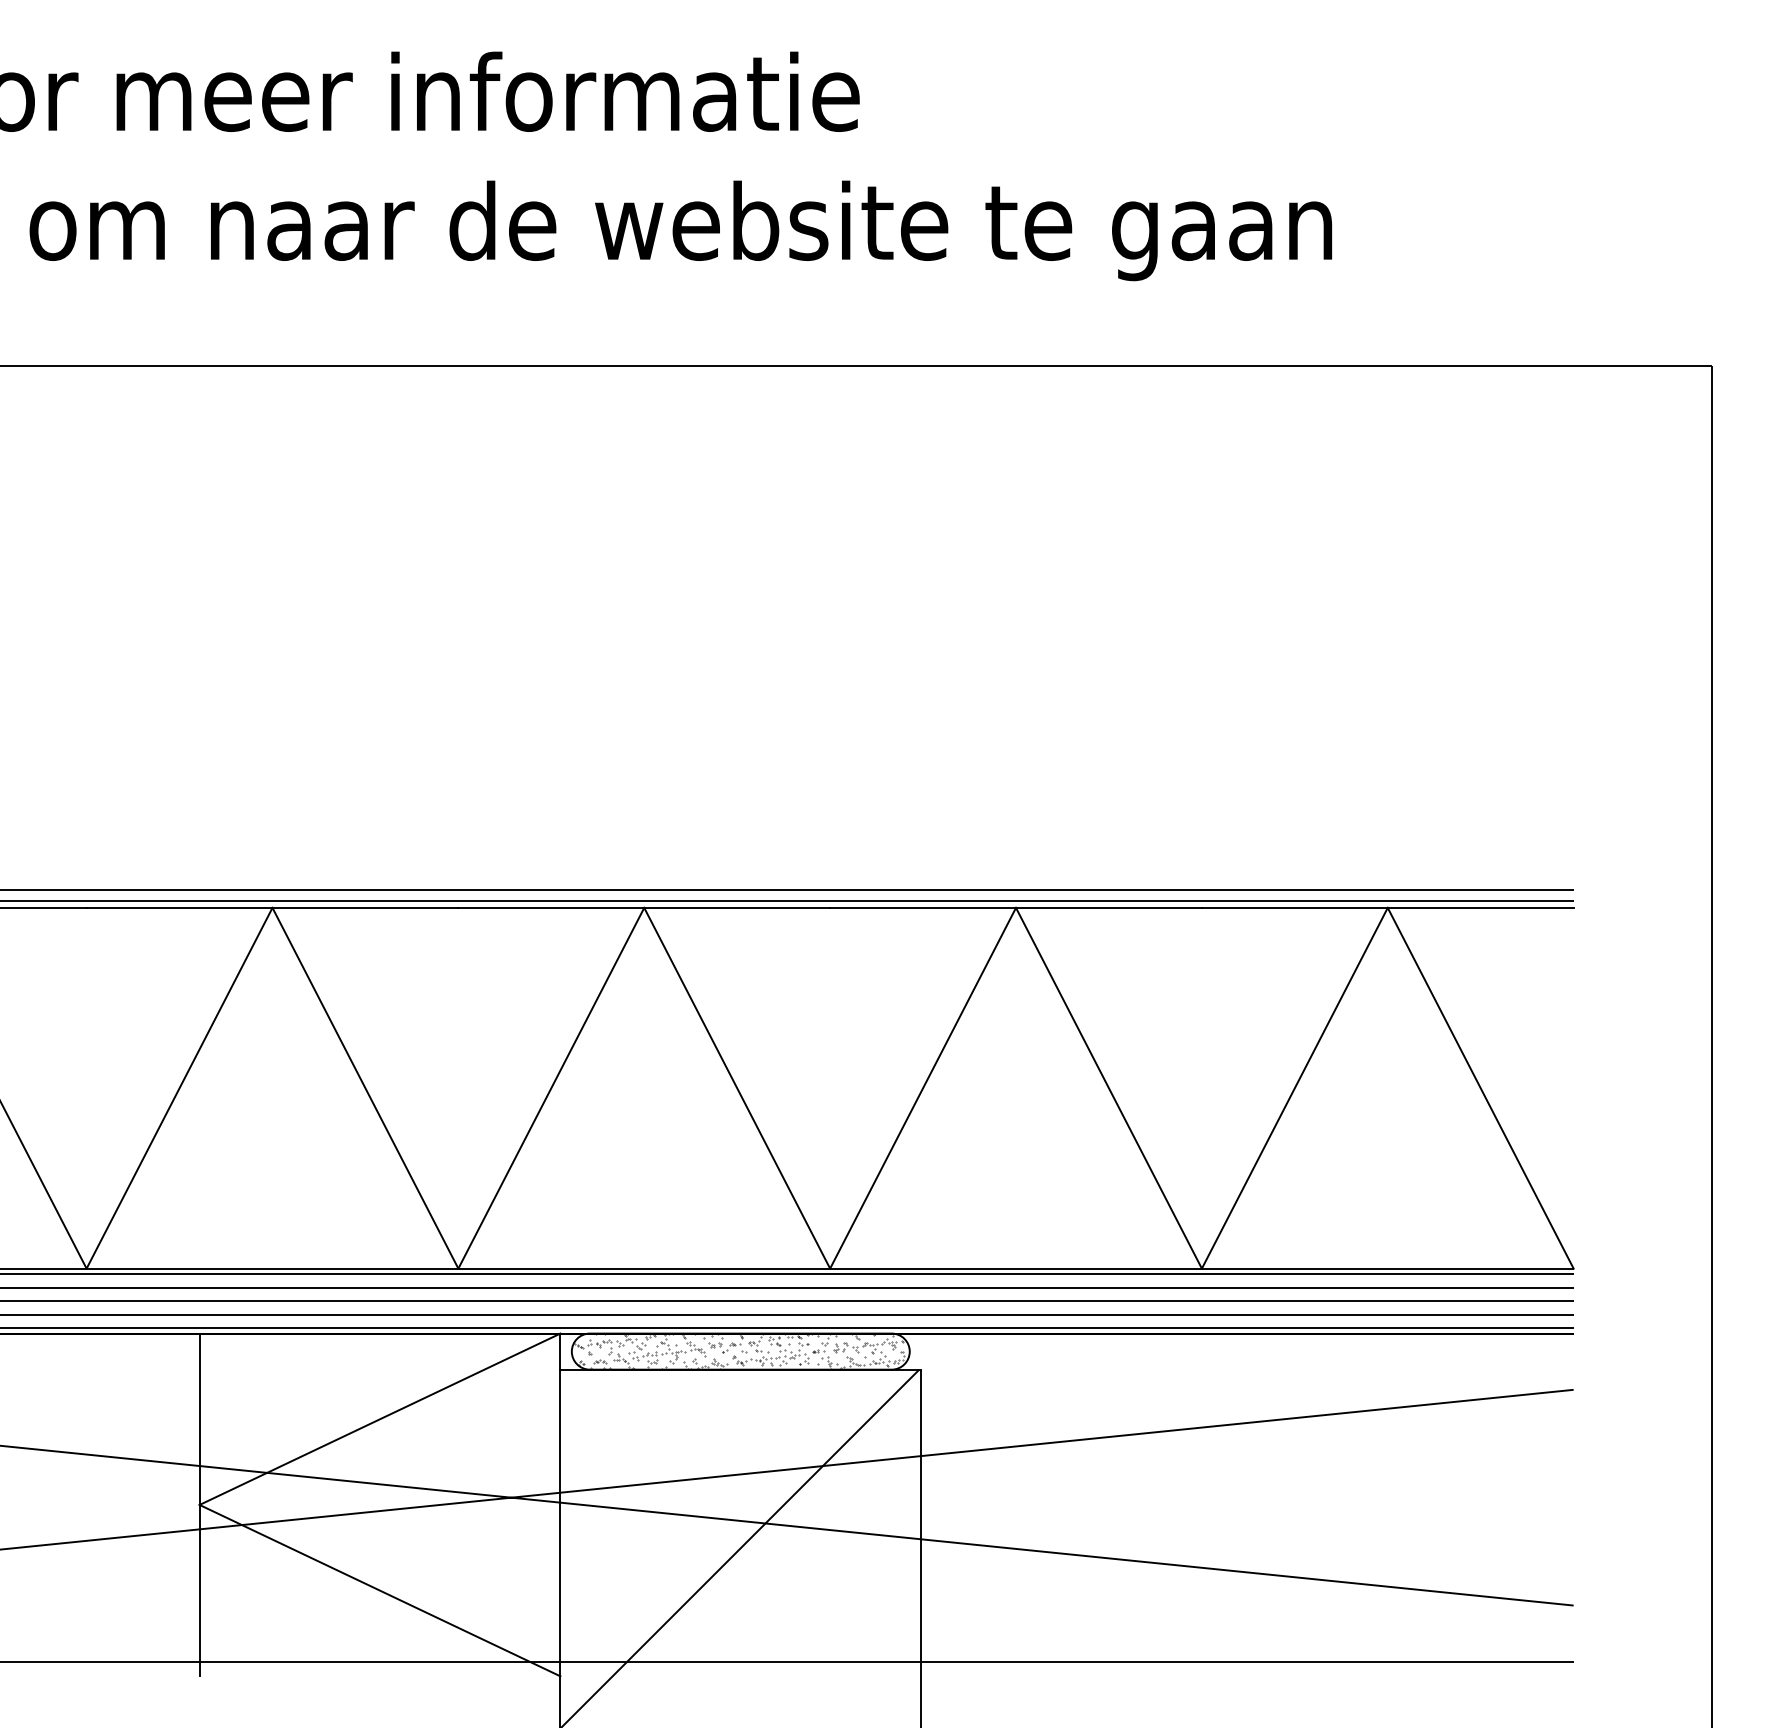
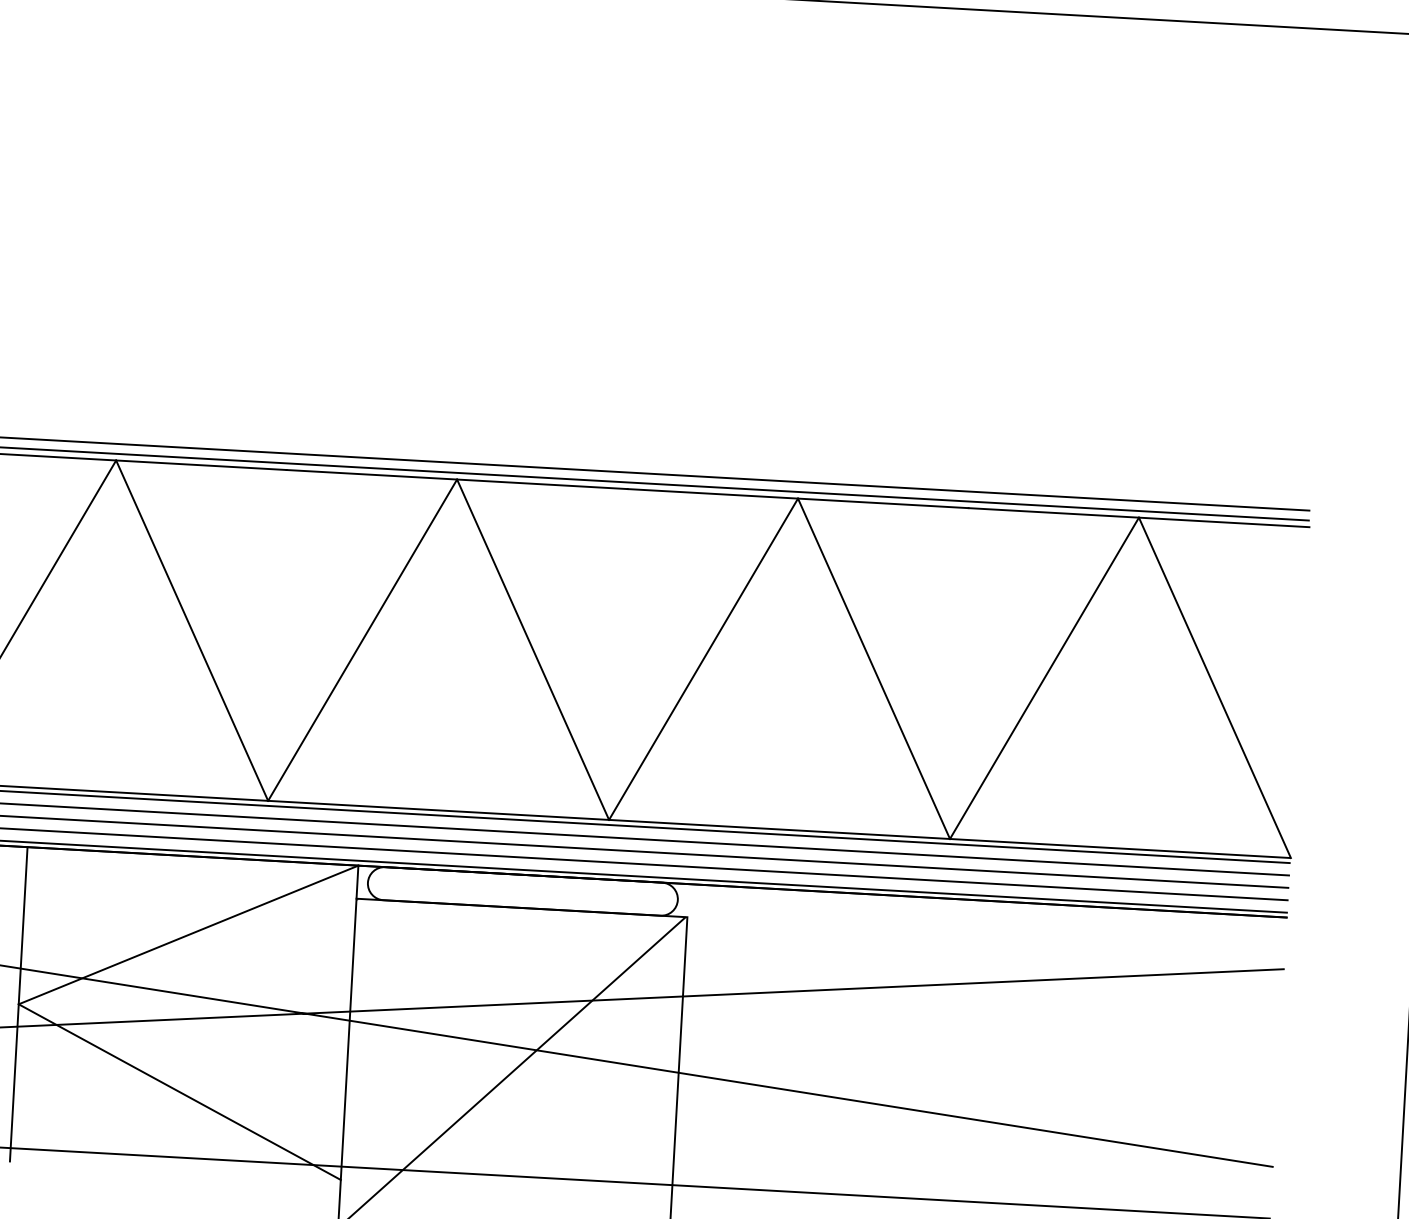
hatch: (738, 1351) -> (520, 891), removed

